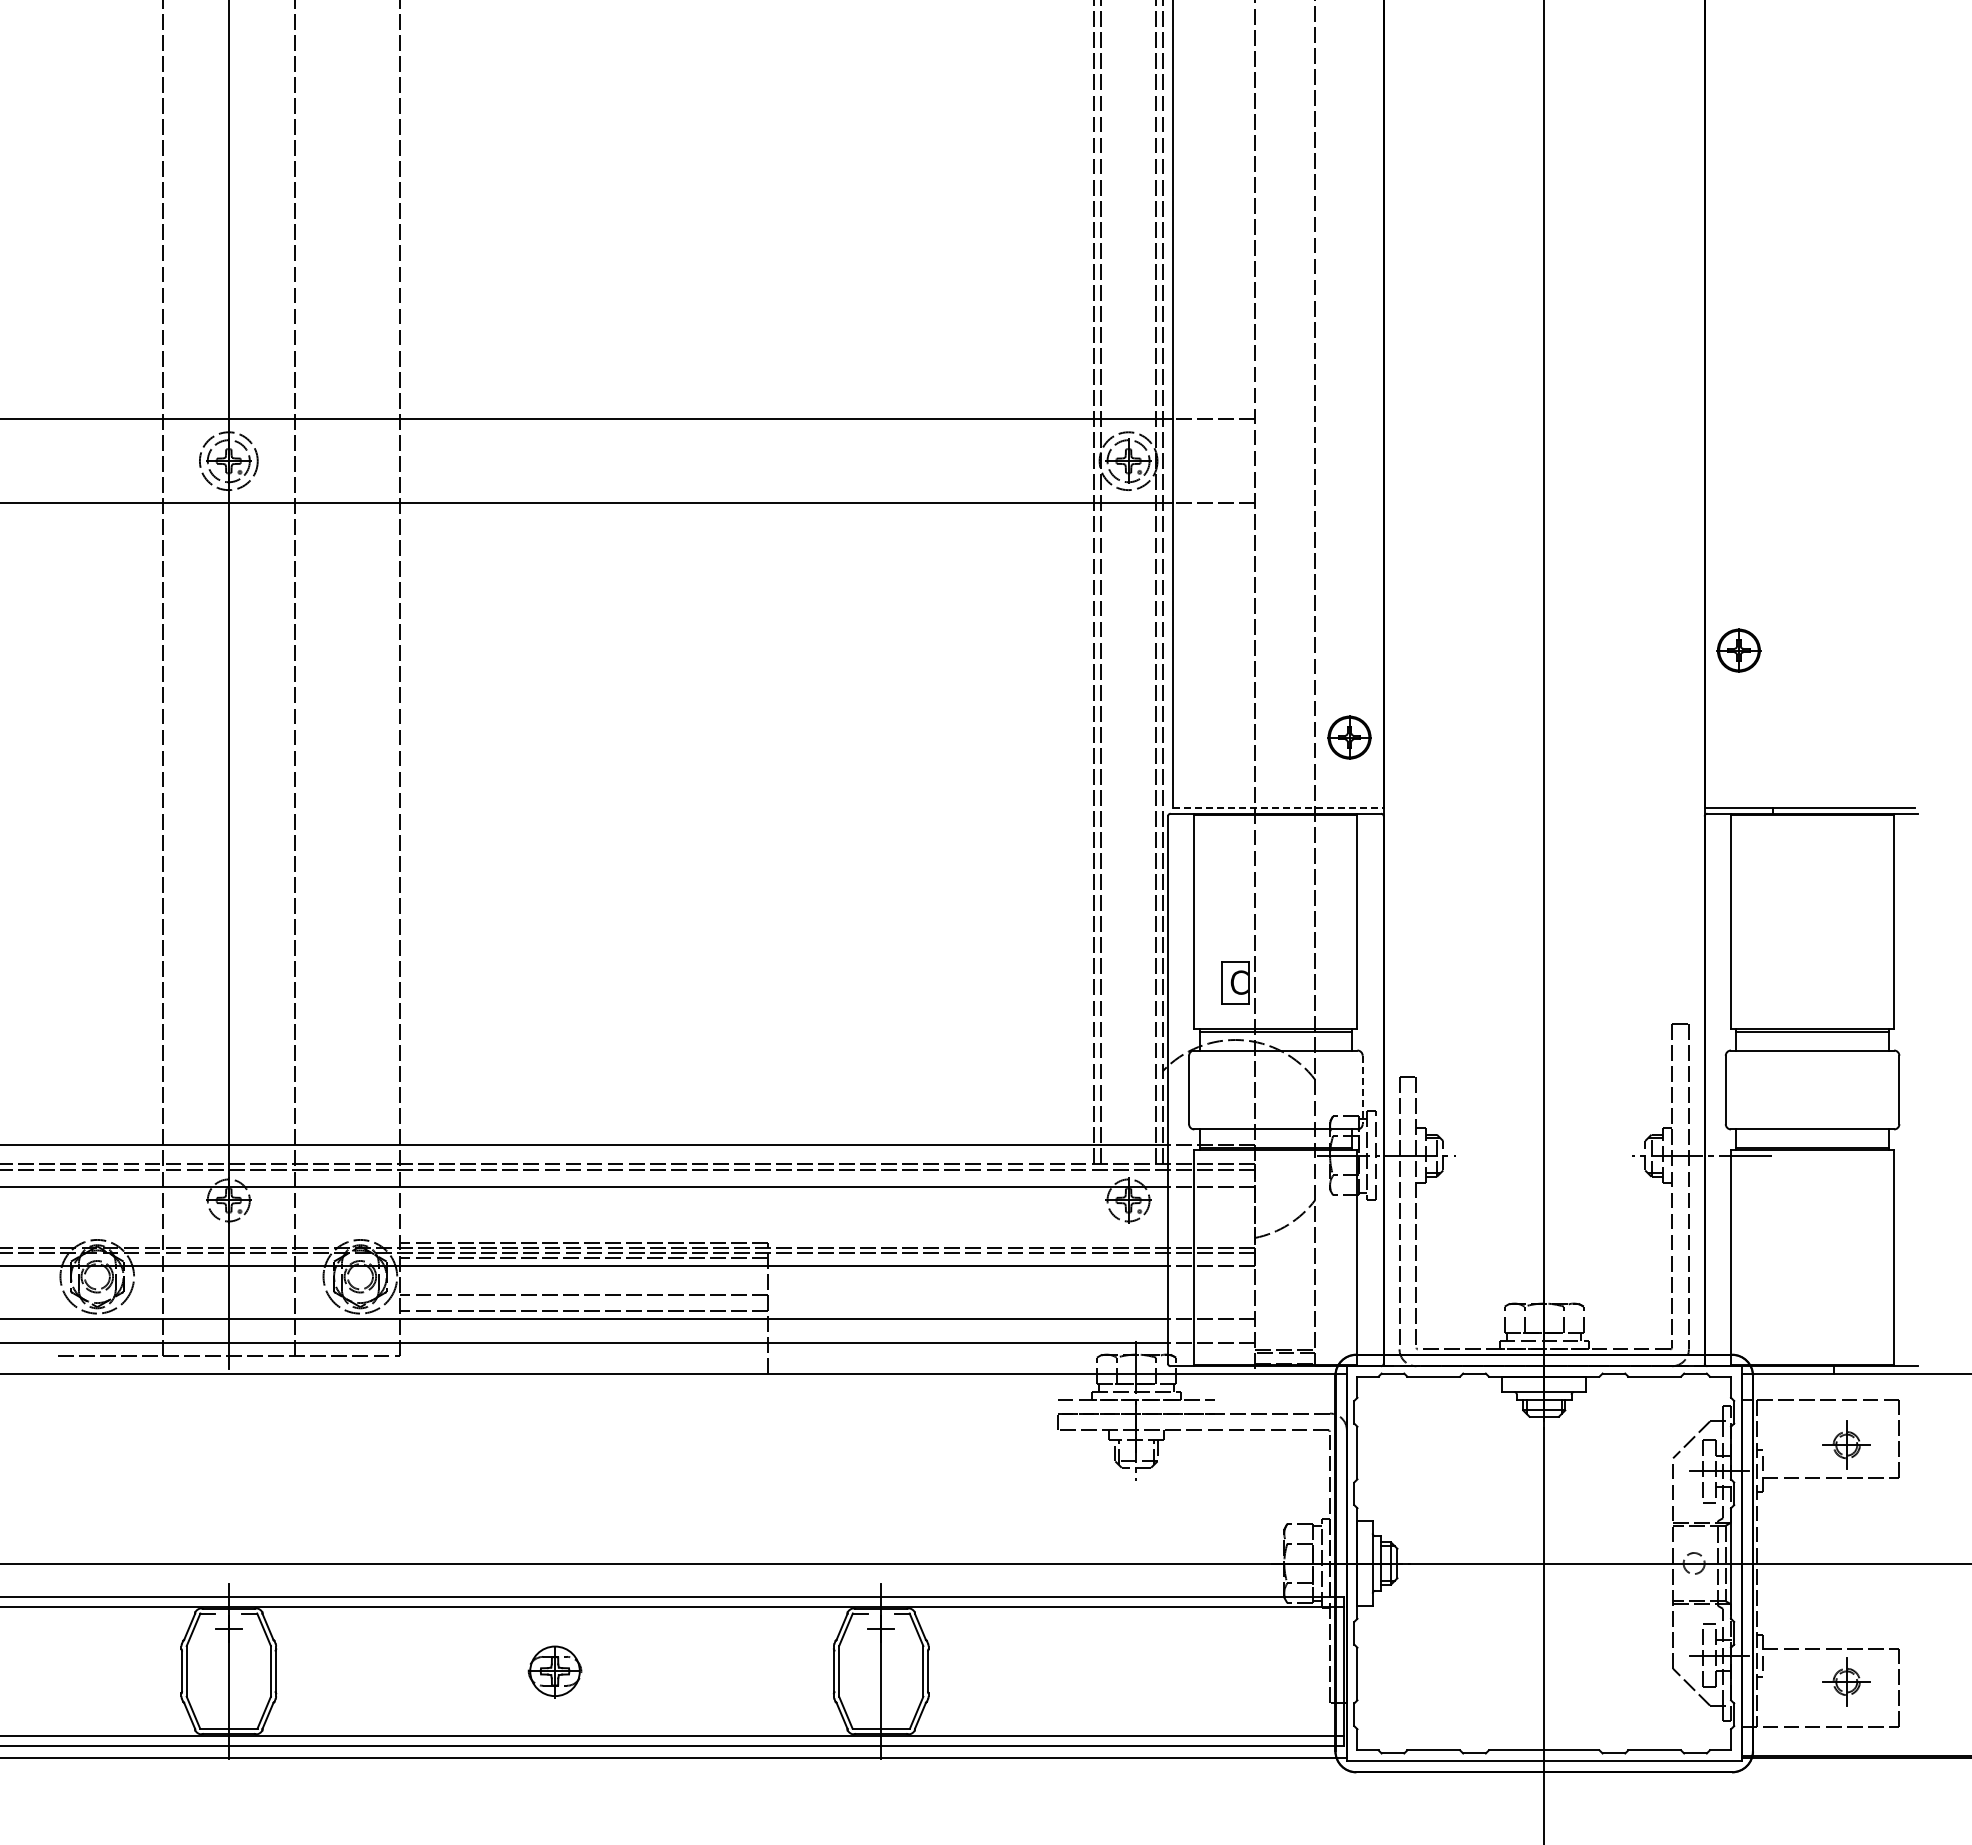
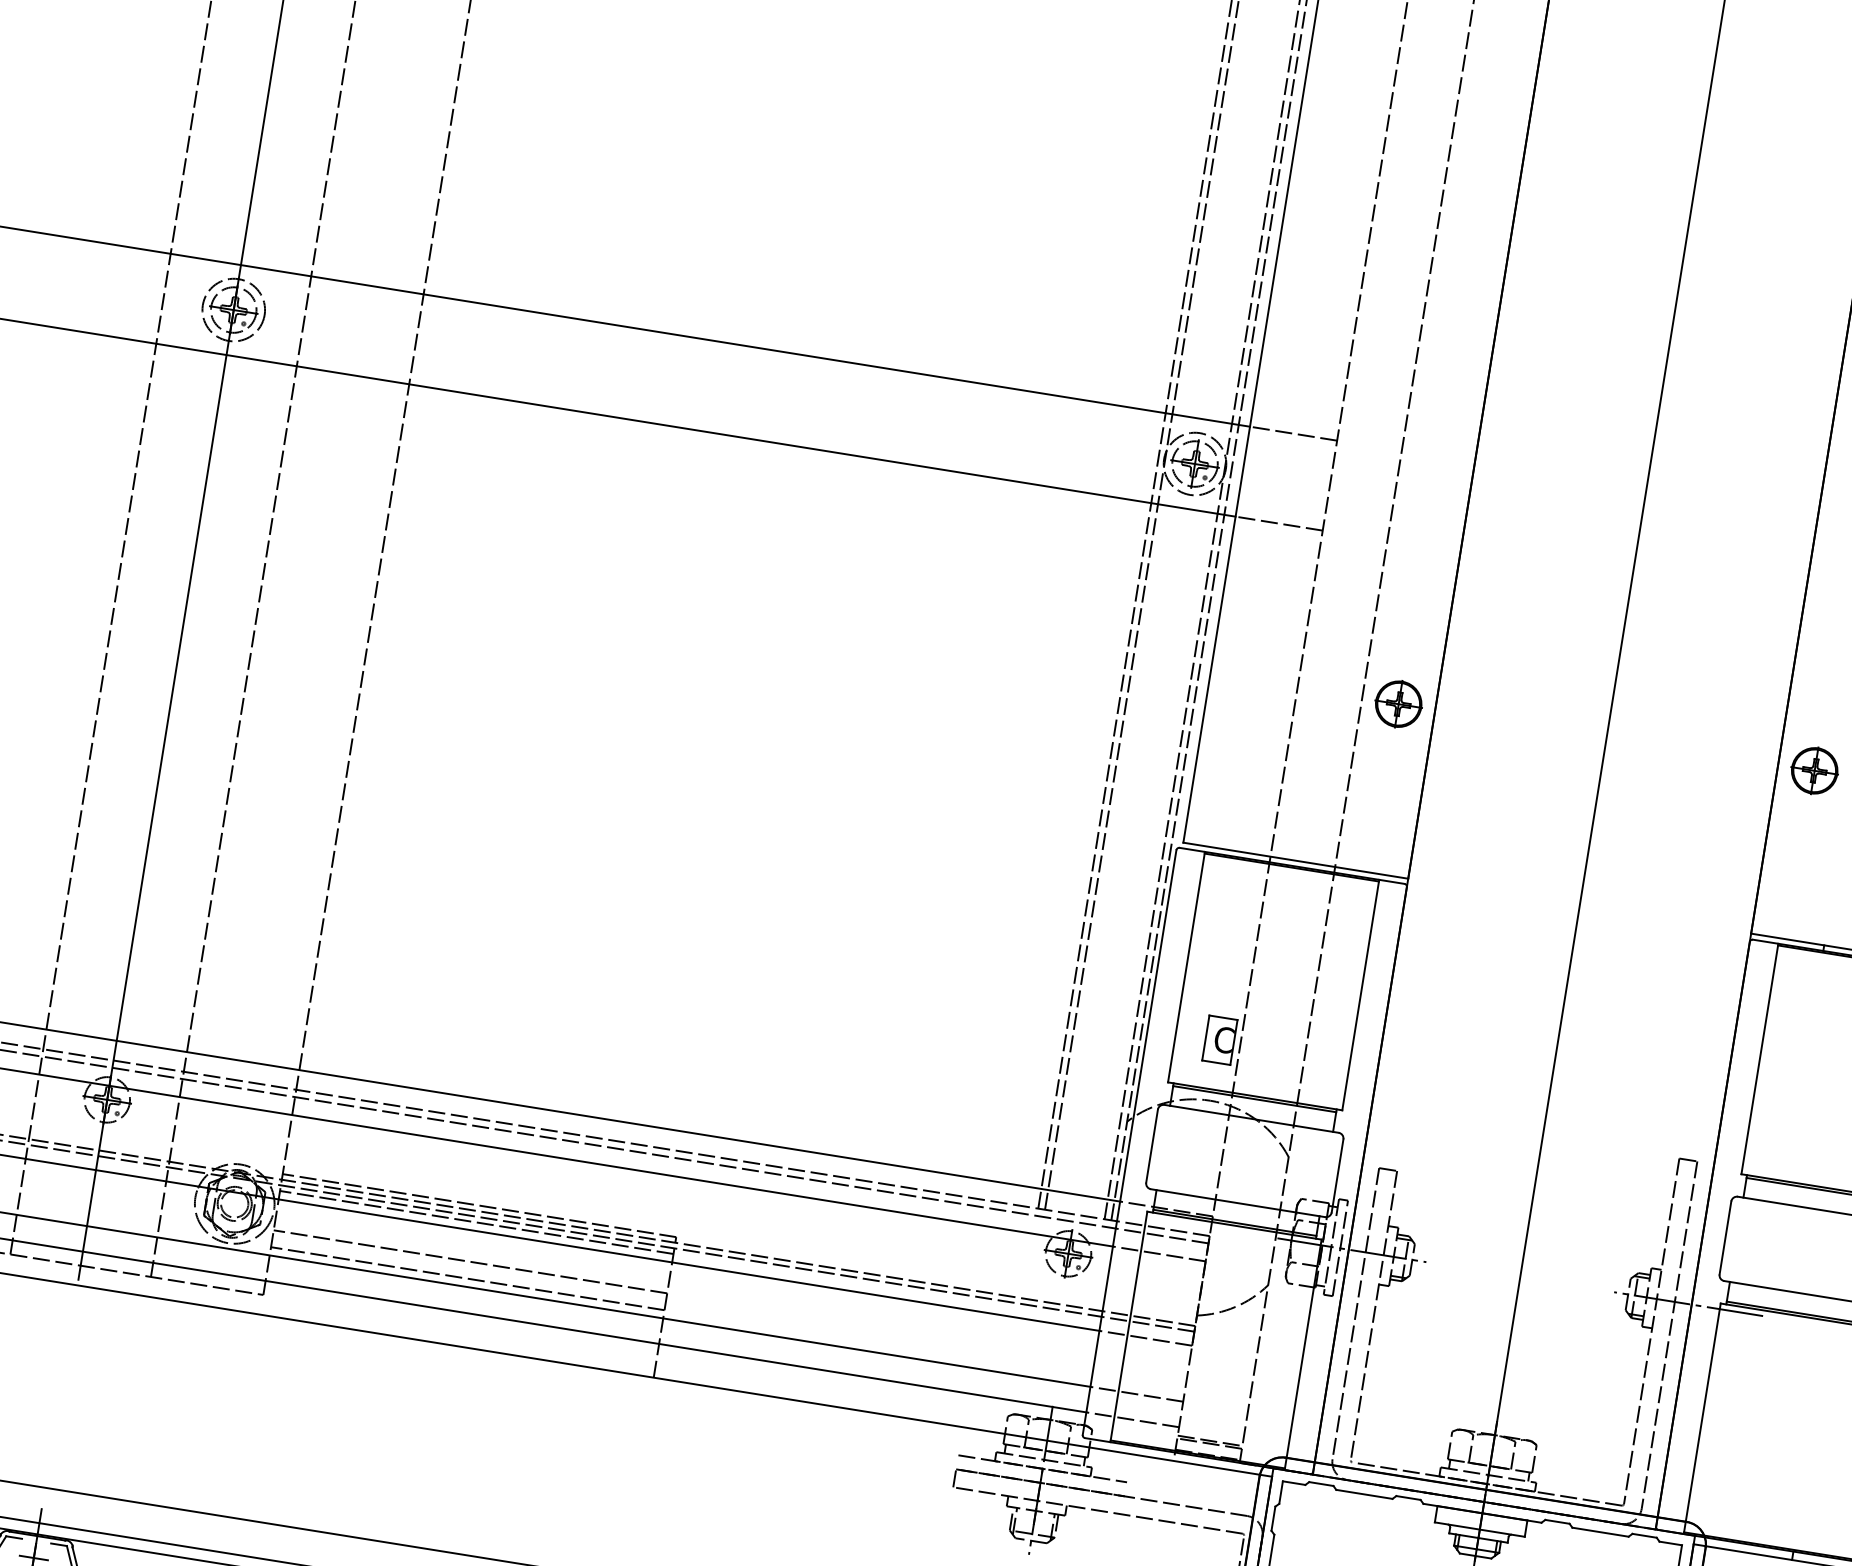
part: (1349, 737) -> (1398, 704), moved
line: (1279, 808) -> (1296, 860), dashed -> solid
line: (1362, 1090) -> (1337, 1176), dashed -> solid

